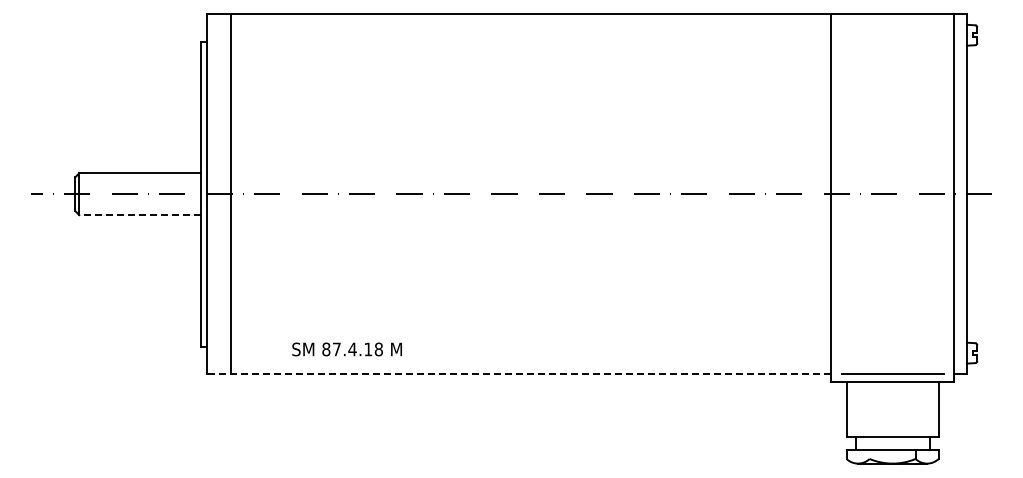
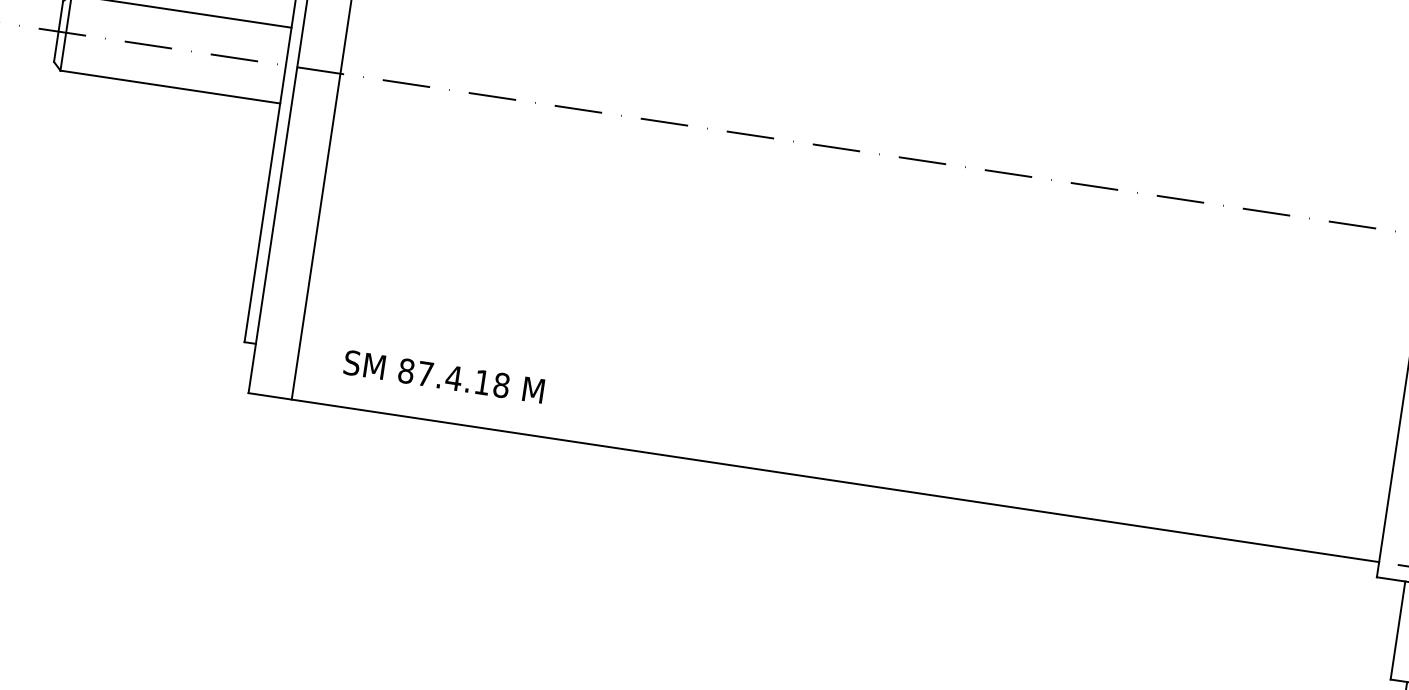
line: (139, 215) -> (169, 87), dashed -> solid
text: (346, 349) -> (442, 376), moved
line: (518, 374) -> (812, 478), dashed -> solid

